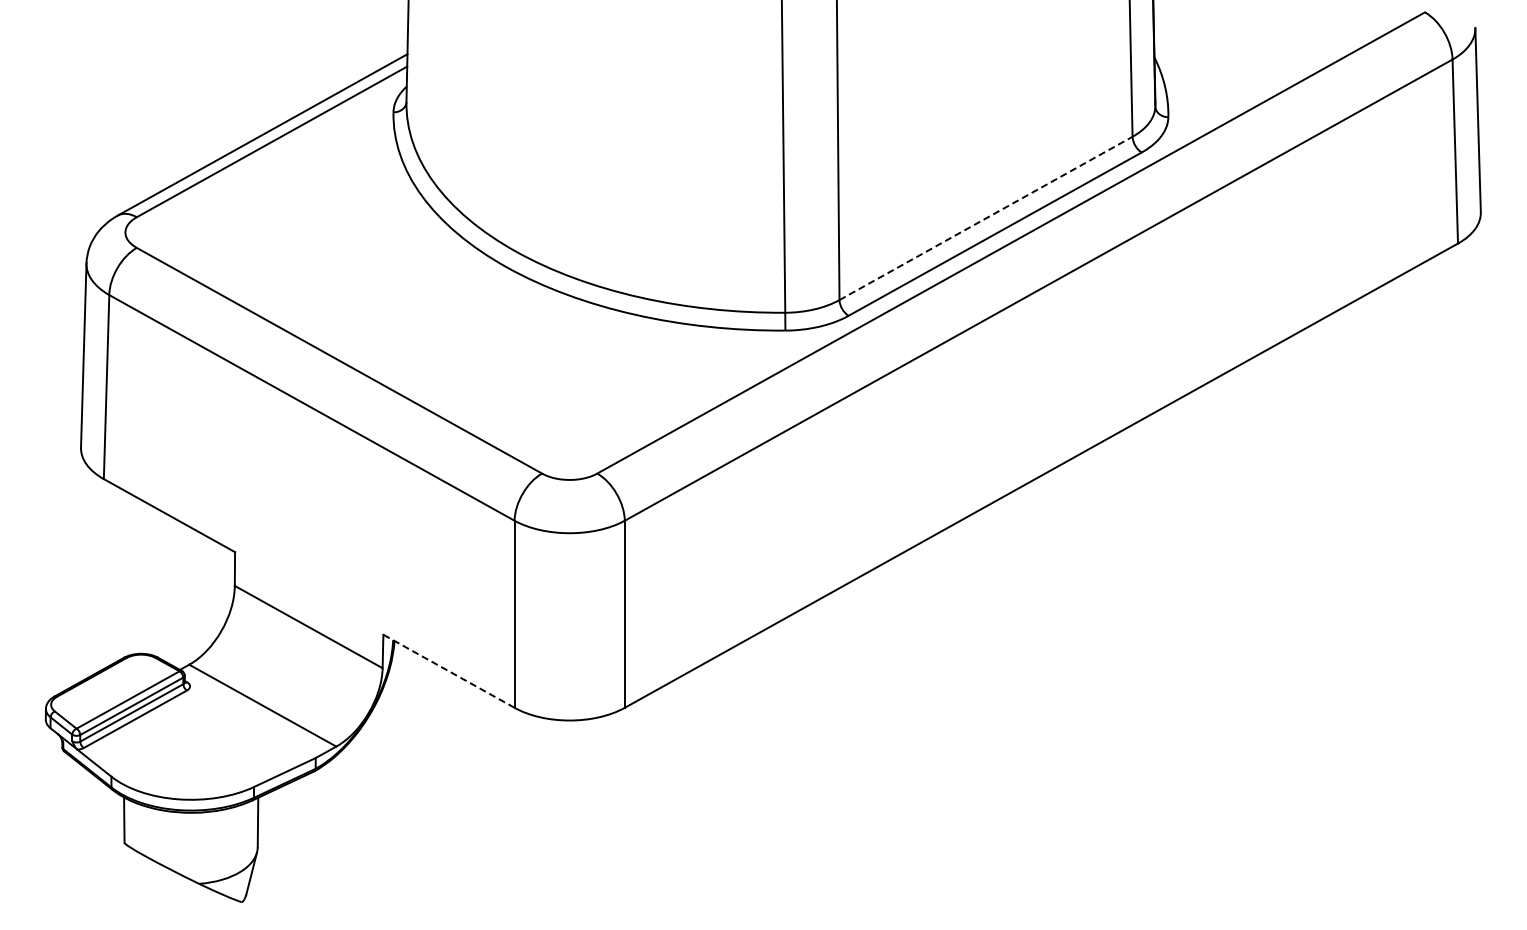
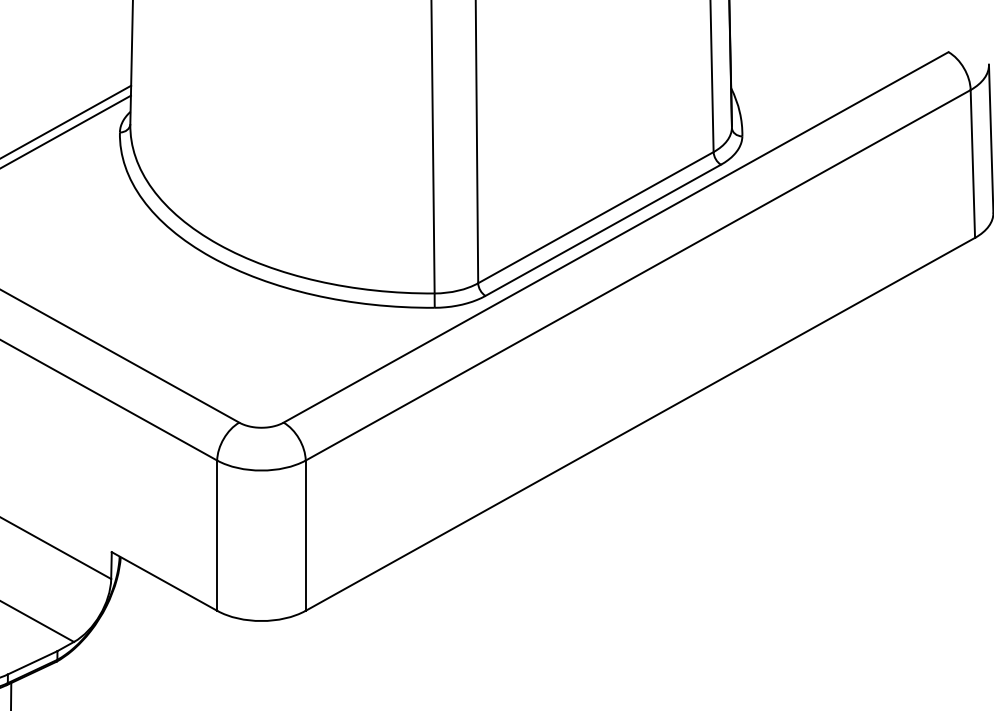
line: (986, 218) -> (596, 217), dashed -> solid
line: (448, 671) -> (164, 581), dashed -> solid

